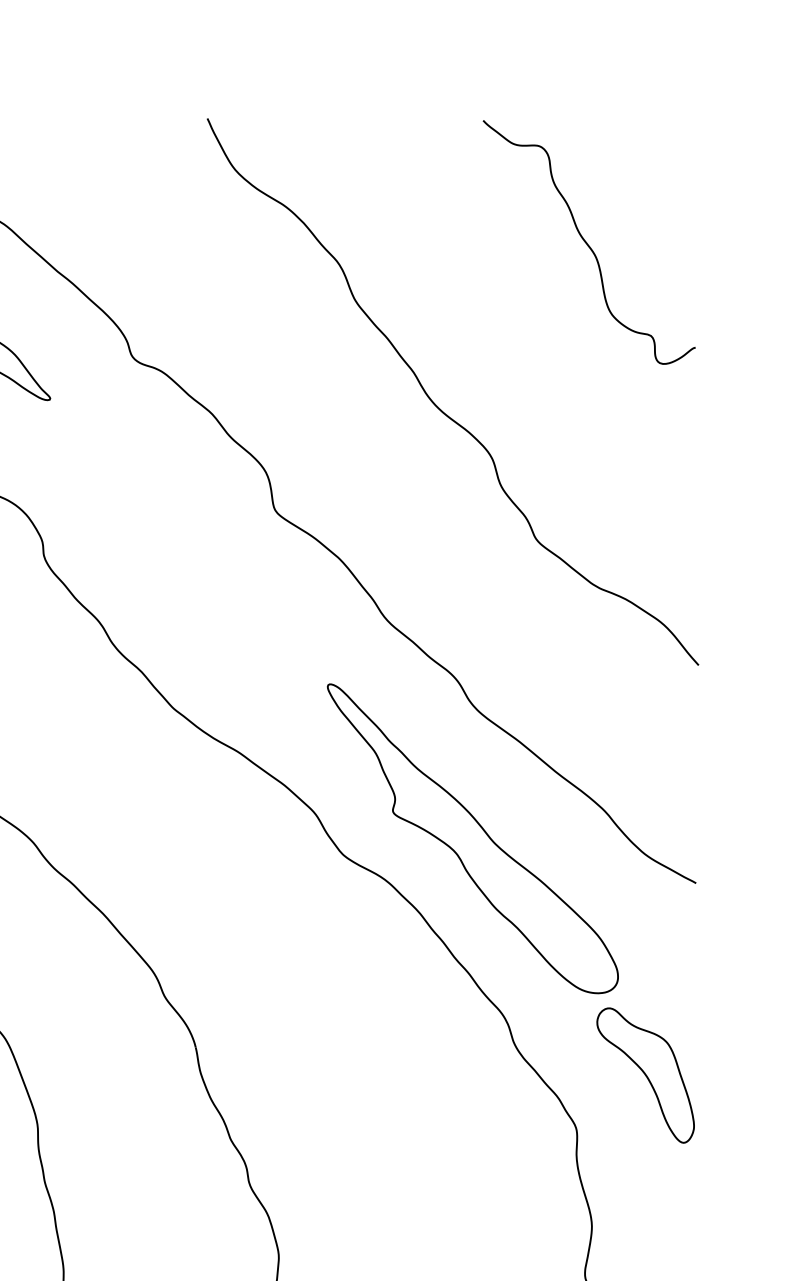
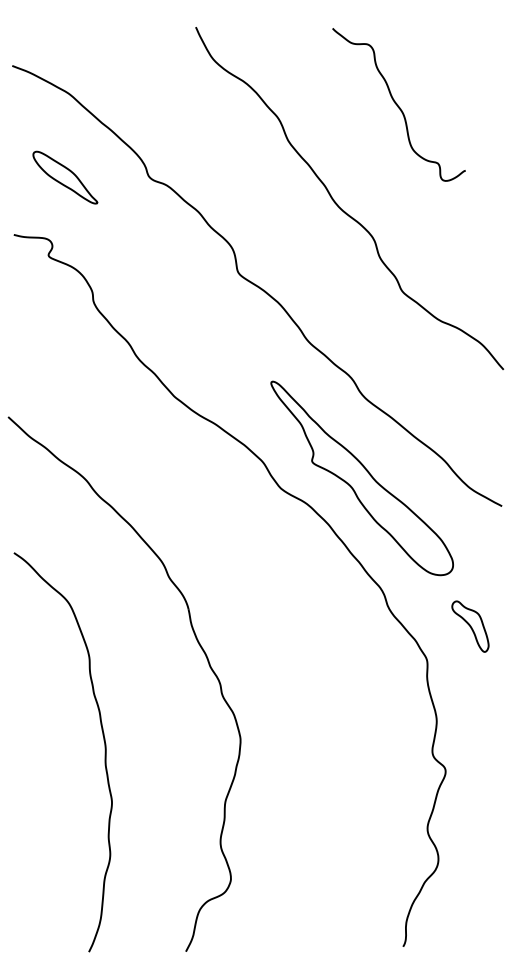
curve: (586, 241) -> (397, 104), moved
part: (645, 1075) -> (470, 626), size x0.6

